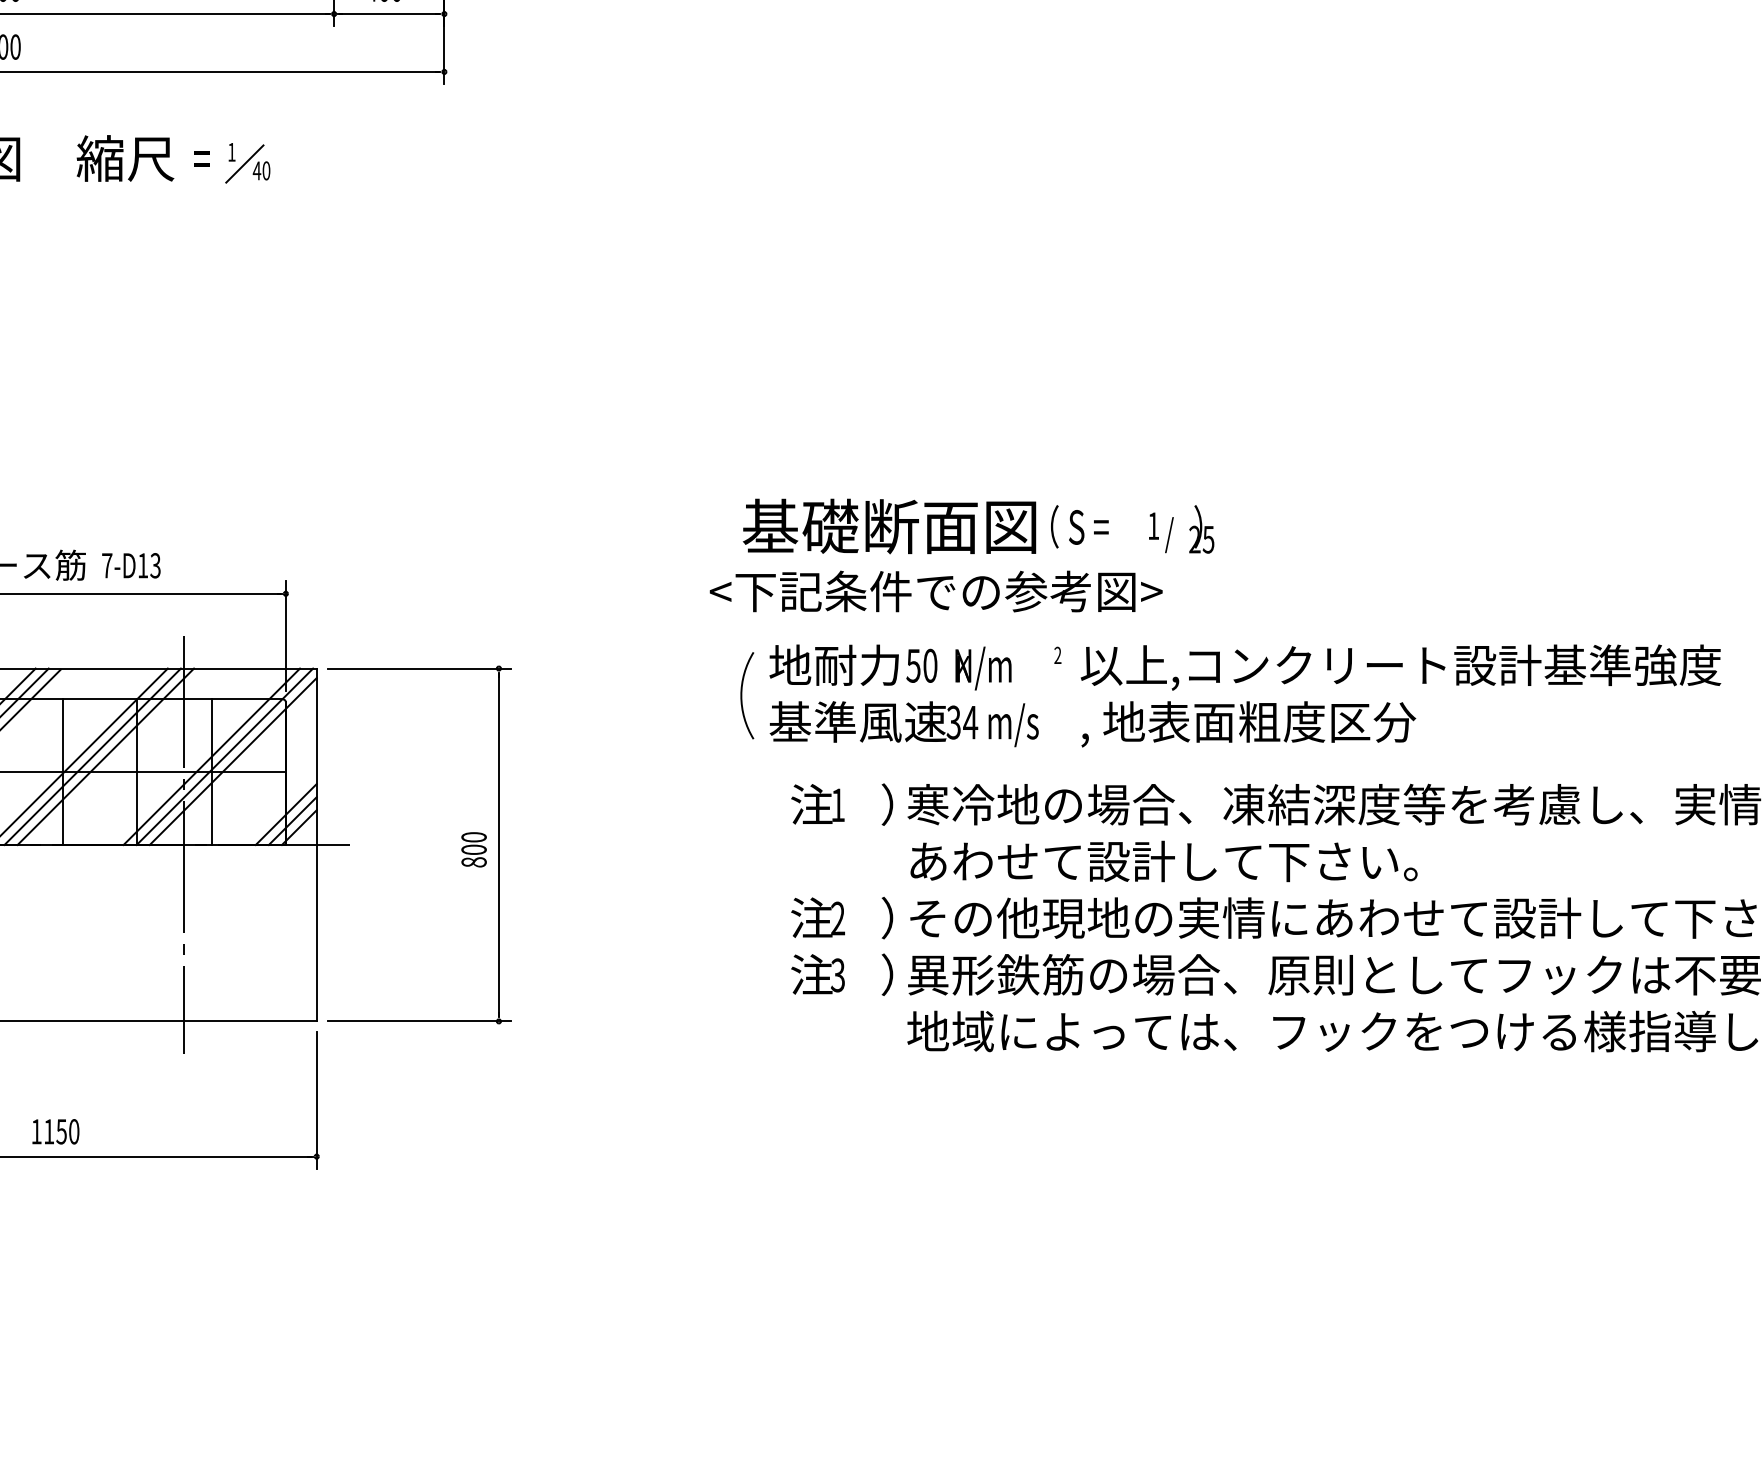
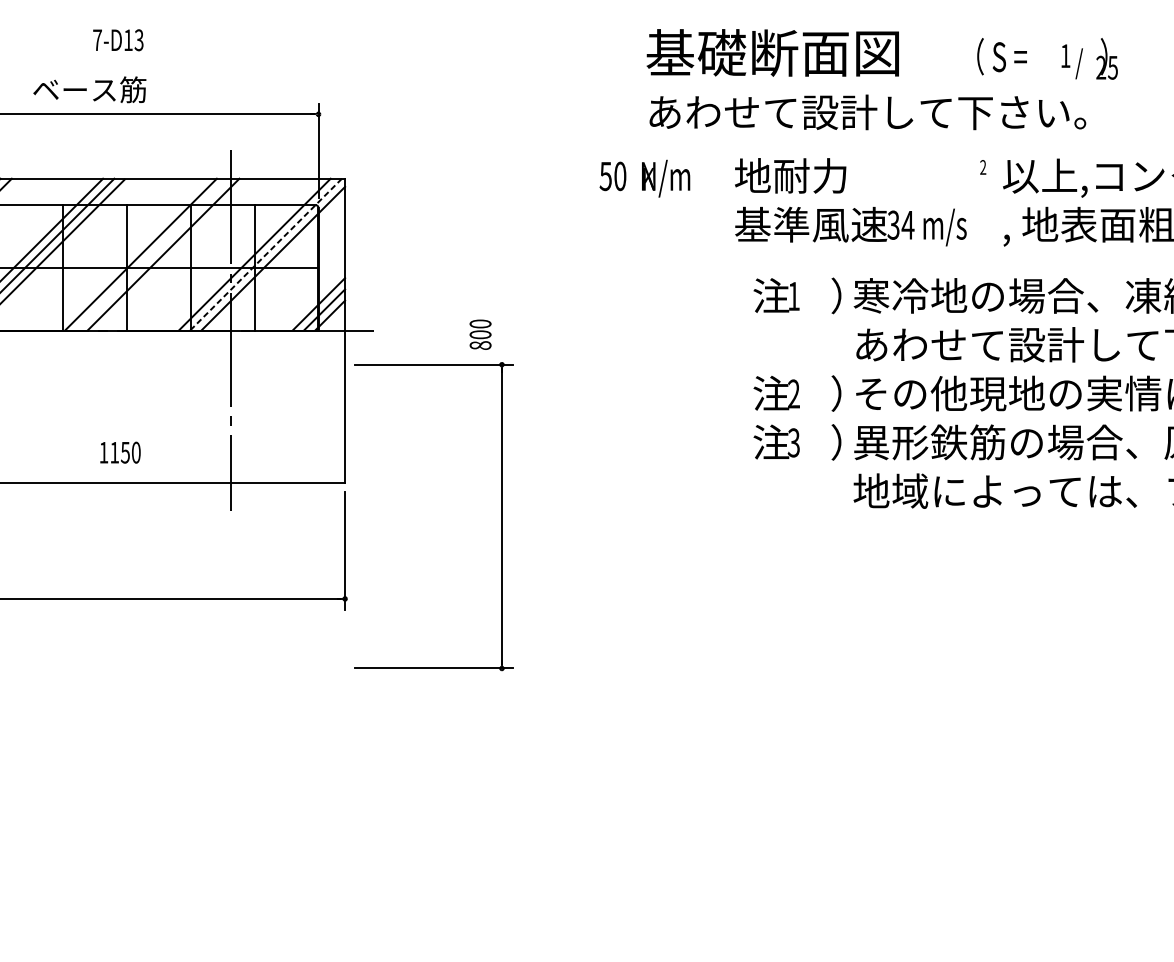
text: (889, 526) -> (772, 52), moved
text: (131, 565) -> (118, 40), moved
text: (923, 591) -> (867, 112), <下記条件での参考図> -> あわせて設計して下さい。
text: (958, 668) -> (644, 178), moved
arc: (742, 695) -> (711, 201), removed
line: (92, 756) -> (152, 254), removed
line: (224, 756) -> (265, 254), solid -> dashed
part: (498, 844) -> (501, 516), moved
text: (55, 1131) -> (120, 452), moved

